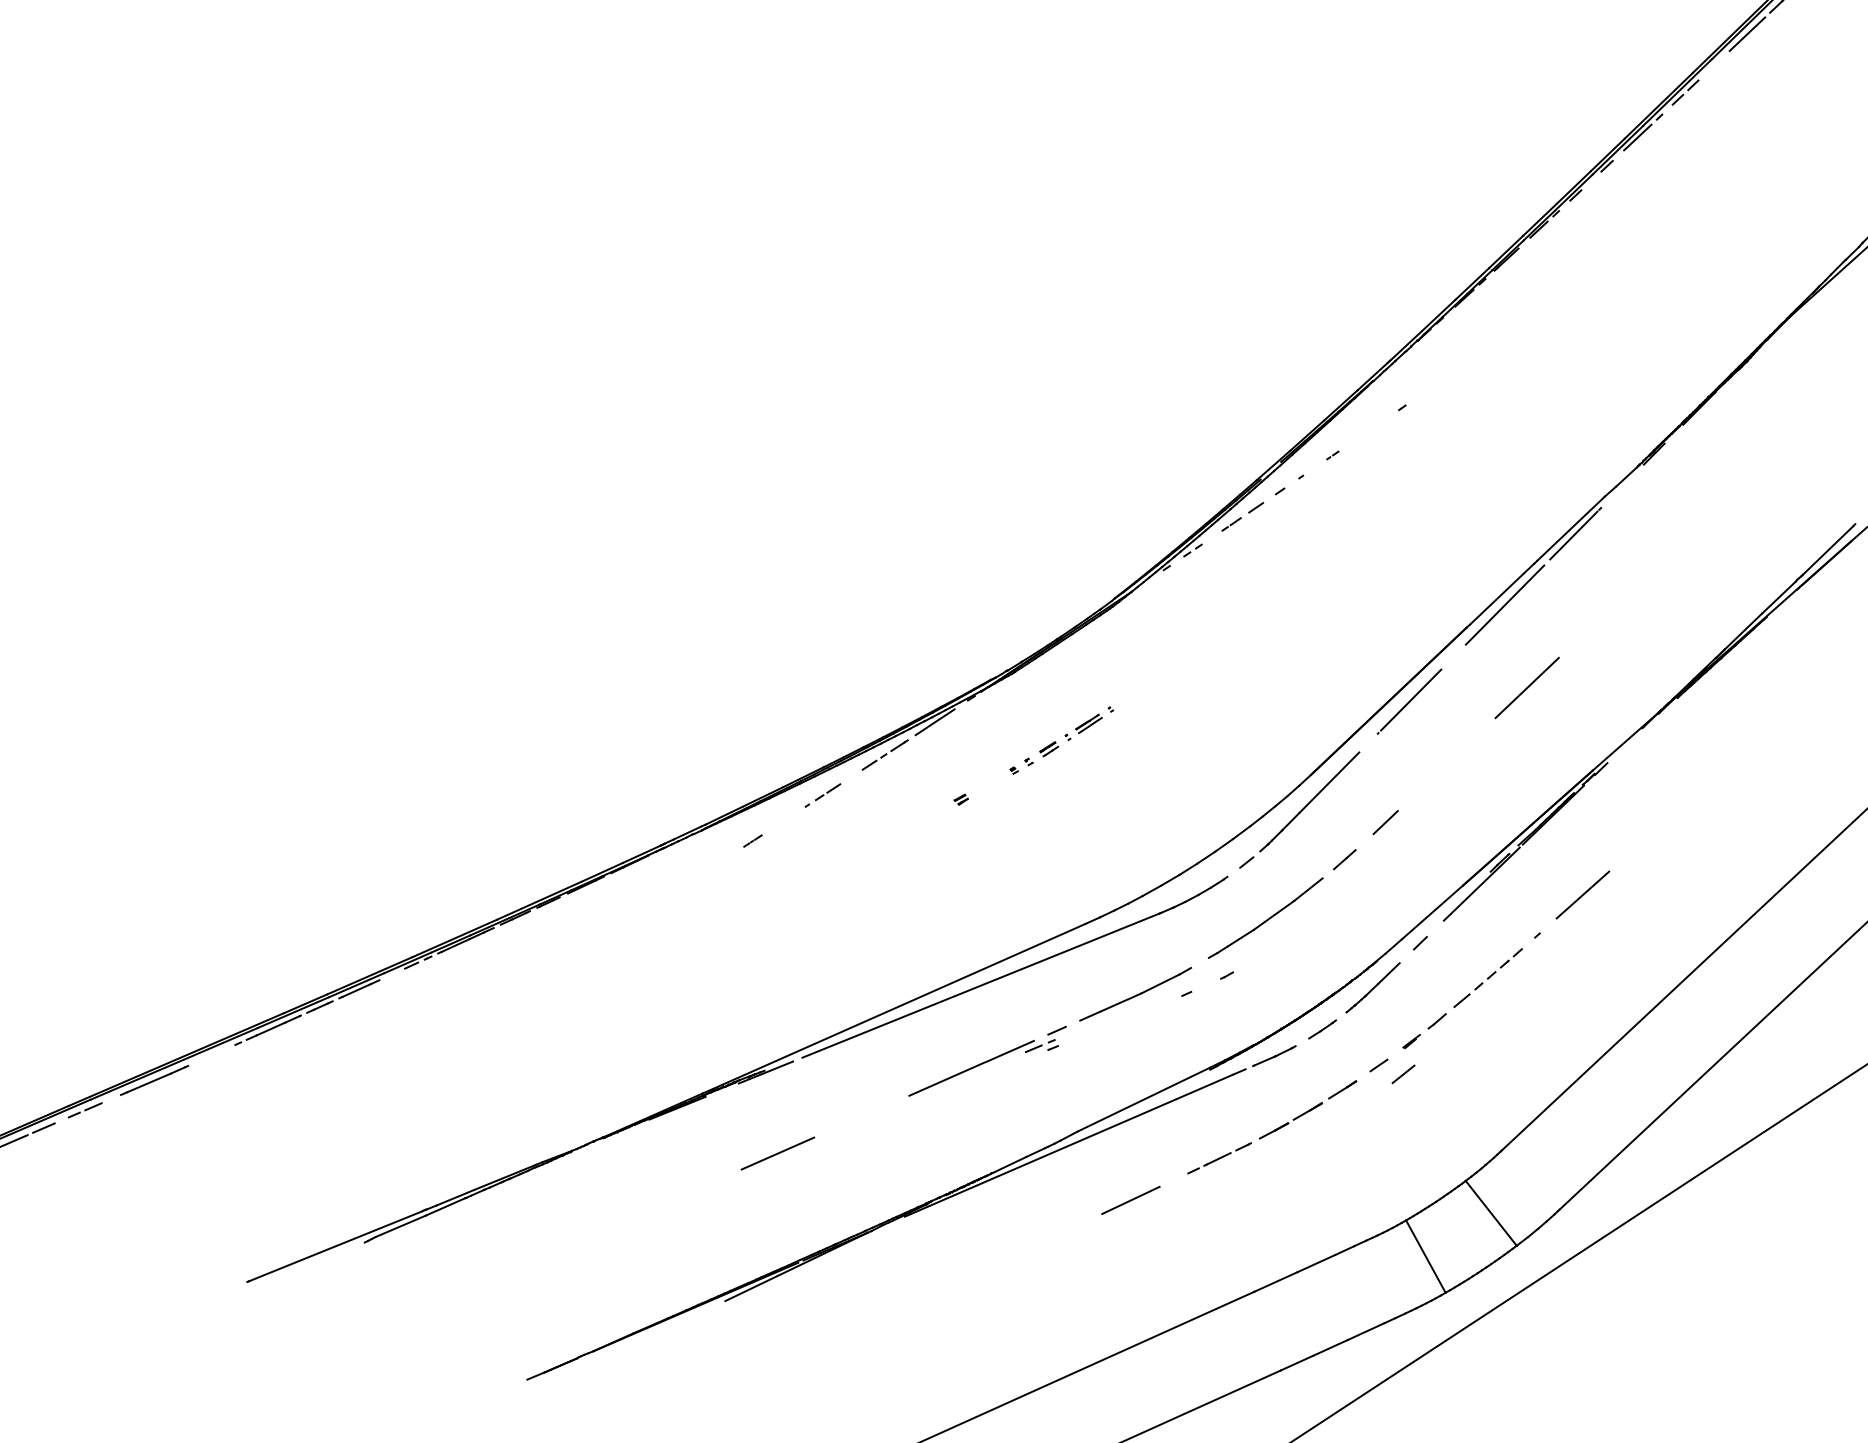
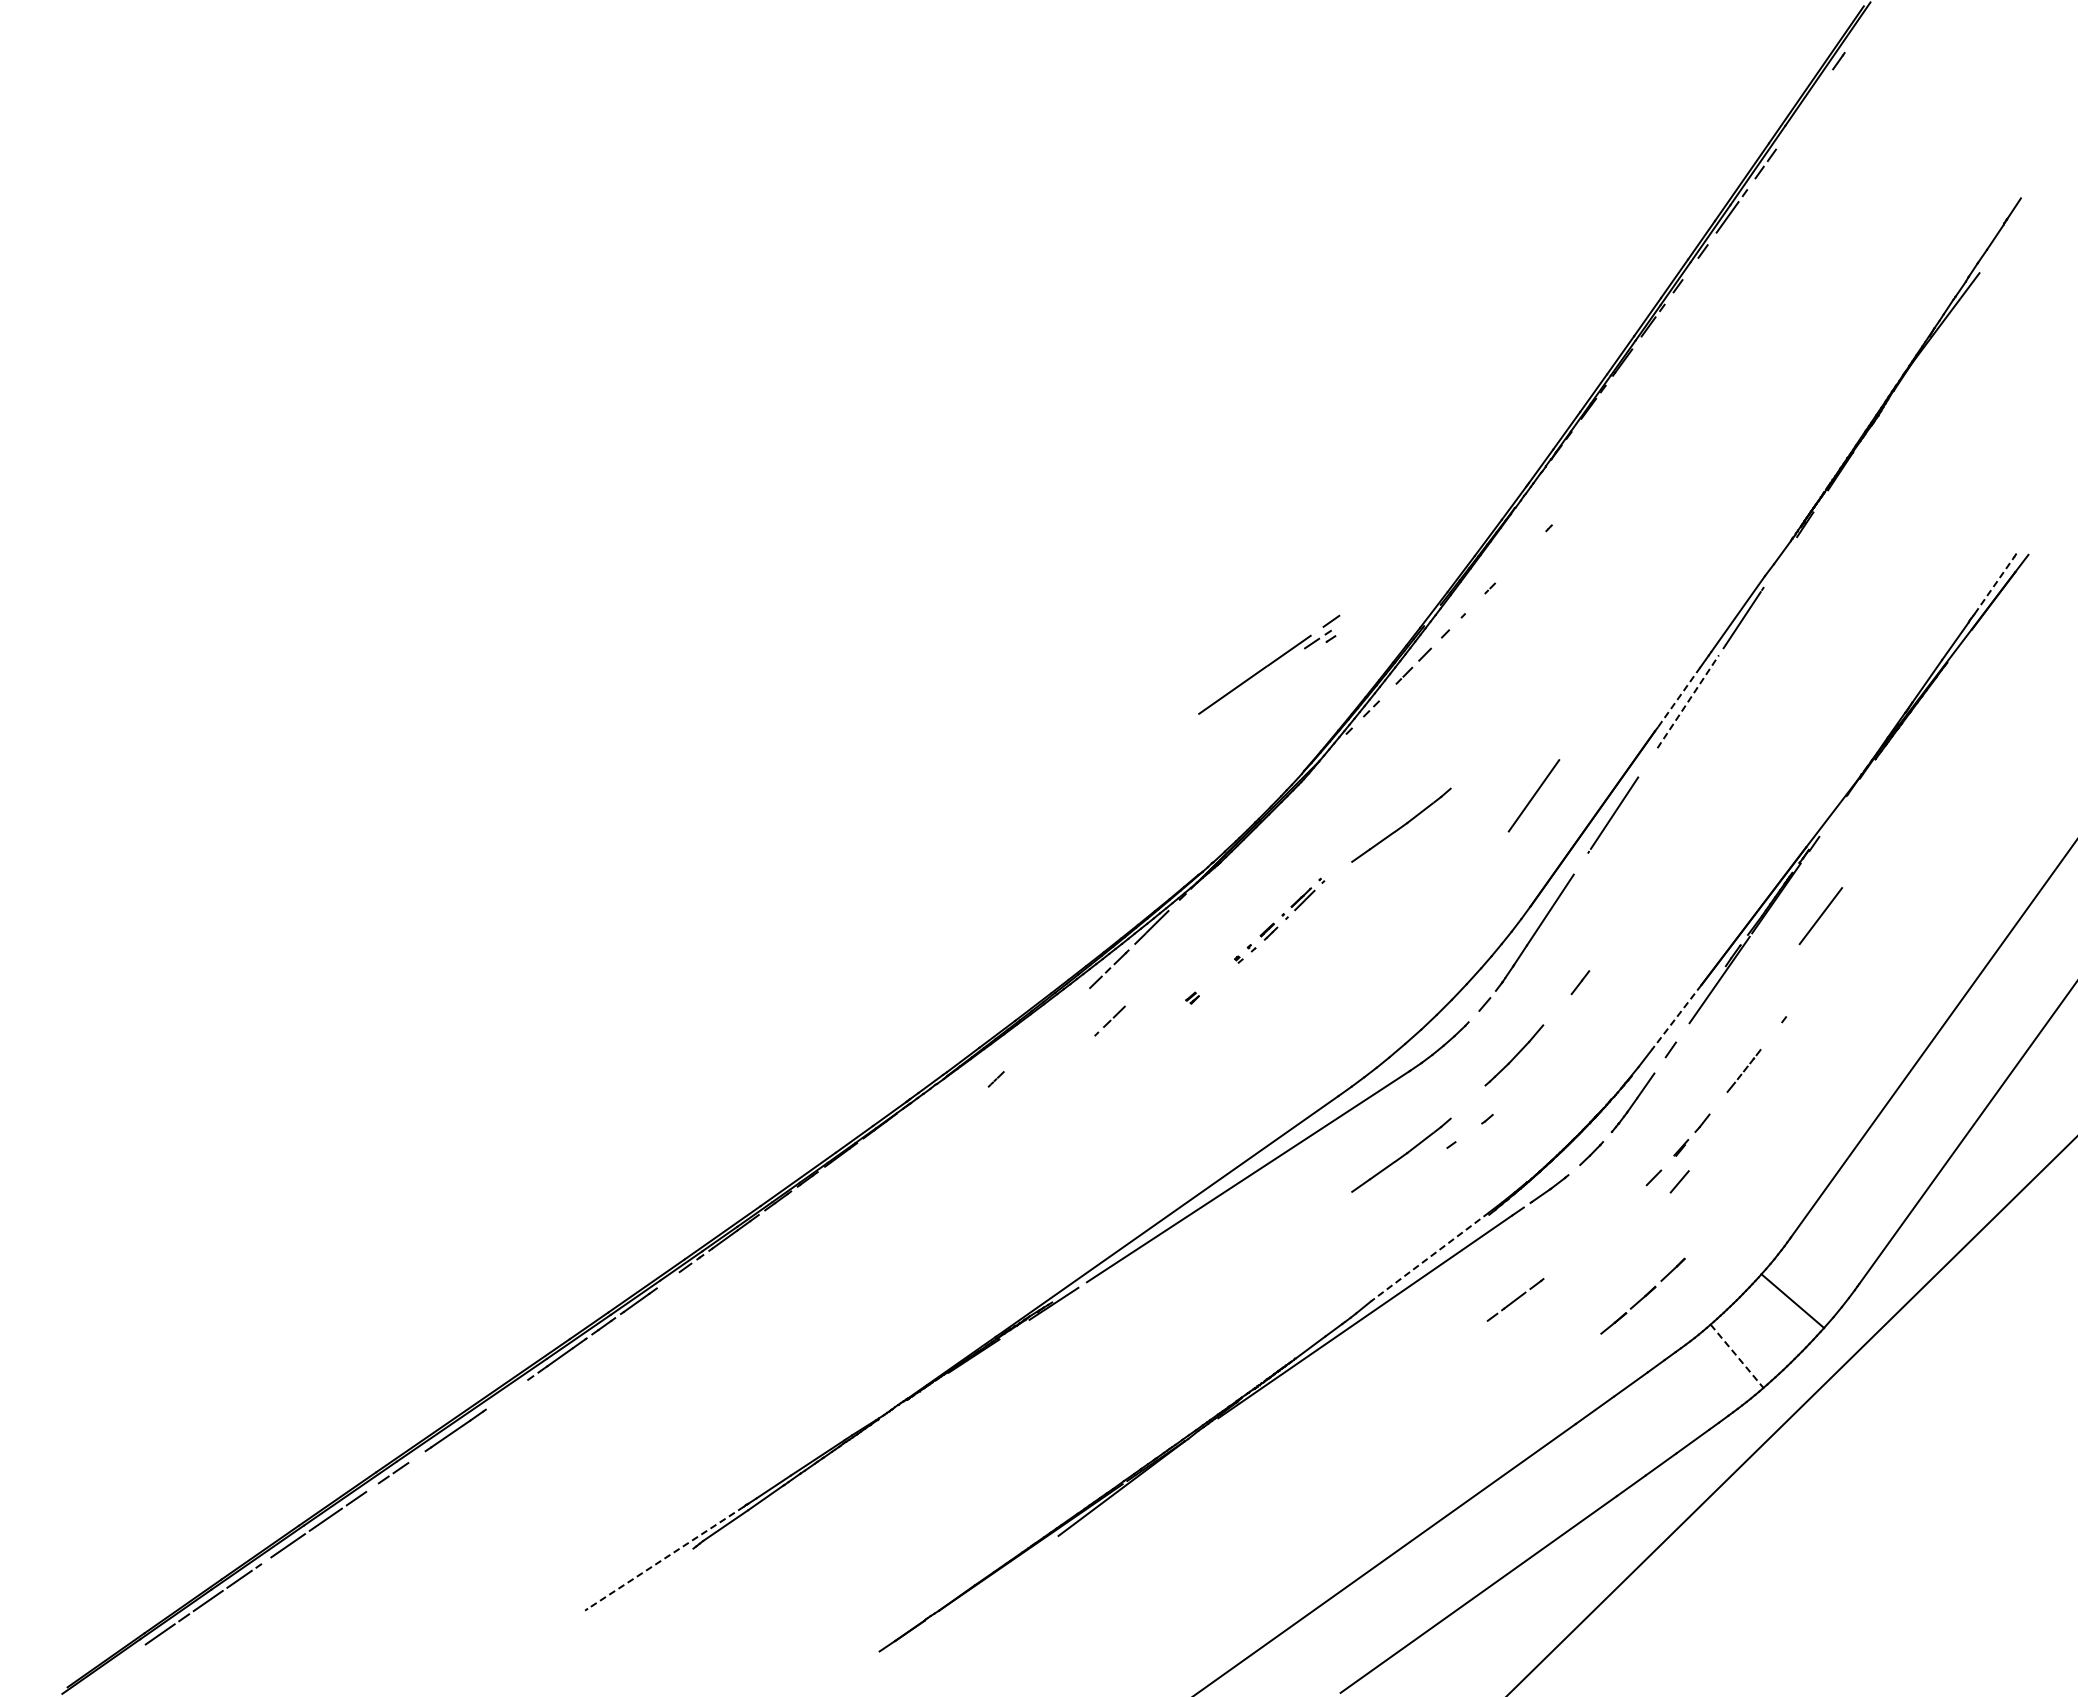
line: (1746, 33) -> (1814, 94), removed
line: (1828, 550) -> (1994, 585), solid -> dashed
line: (1496, 598) -> (1678, 697), solid -> dashed
line: (1505, 604) -> (1688, 701), solid -> dashed
part: (1199, 669) -> (1401, 824), added
line: (1526, 687) -> (1533, 795), moved
line: (822, 794) -> (1109, 1020), moved
line: (1385, 821) -> (1613, 937), removed
line: (1582, 895) -> (1820, 916), moved
line: (1432, 912) -> (1676, 1017), solid -> dashed
part: (1265, 918) -> (1514, 1055), size x0.6
part: (1487, 977) -> (1743, 1070), size x0.6
part: (987, 1061) -> (1269, 664), moved
line: (1144, 1099) -> (1430, 1256), solid -> dashed
part: (1307, 1109) -> (1642, 1295), moved
line: (778, 1153) -> (1081, 1380), removed
line: (1130, 1200) -> (1436, 1358), removed
line: (335, 1245) -> (665, 1557), solid -> dashed
line: (1426, 1256) -> (1737, 1356), solid -> dashed

